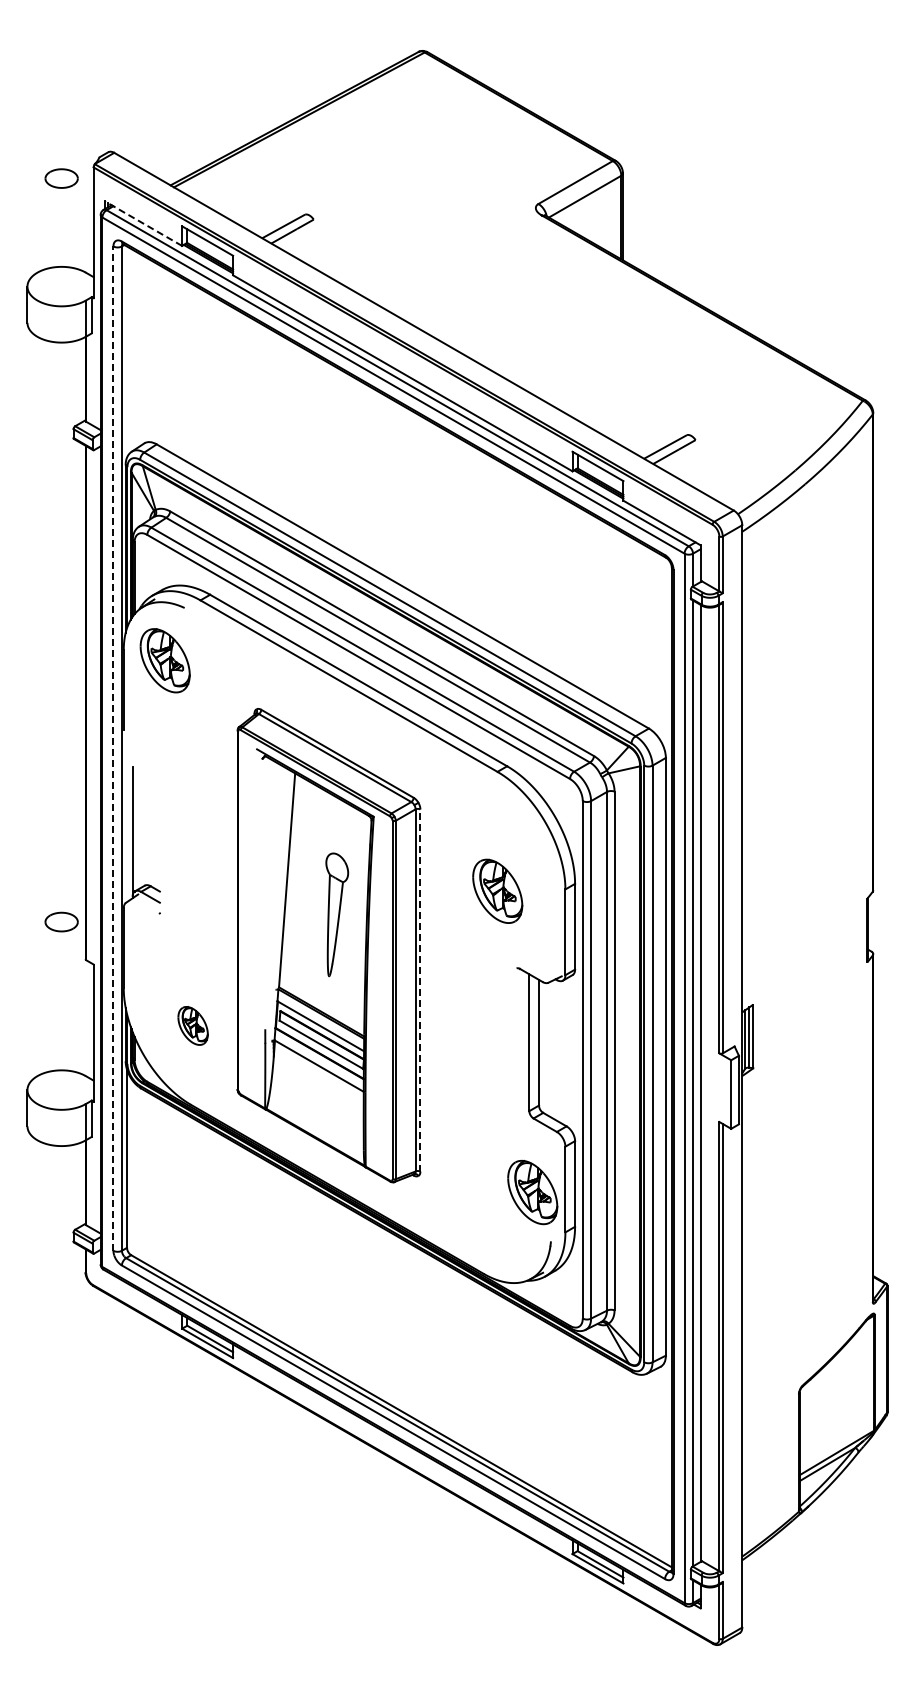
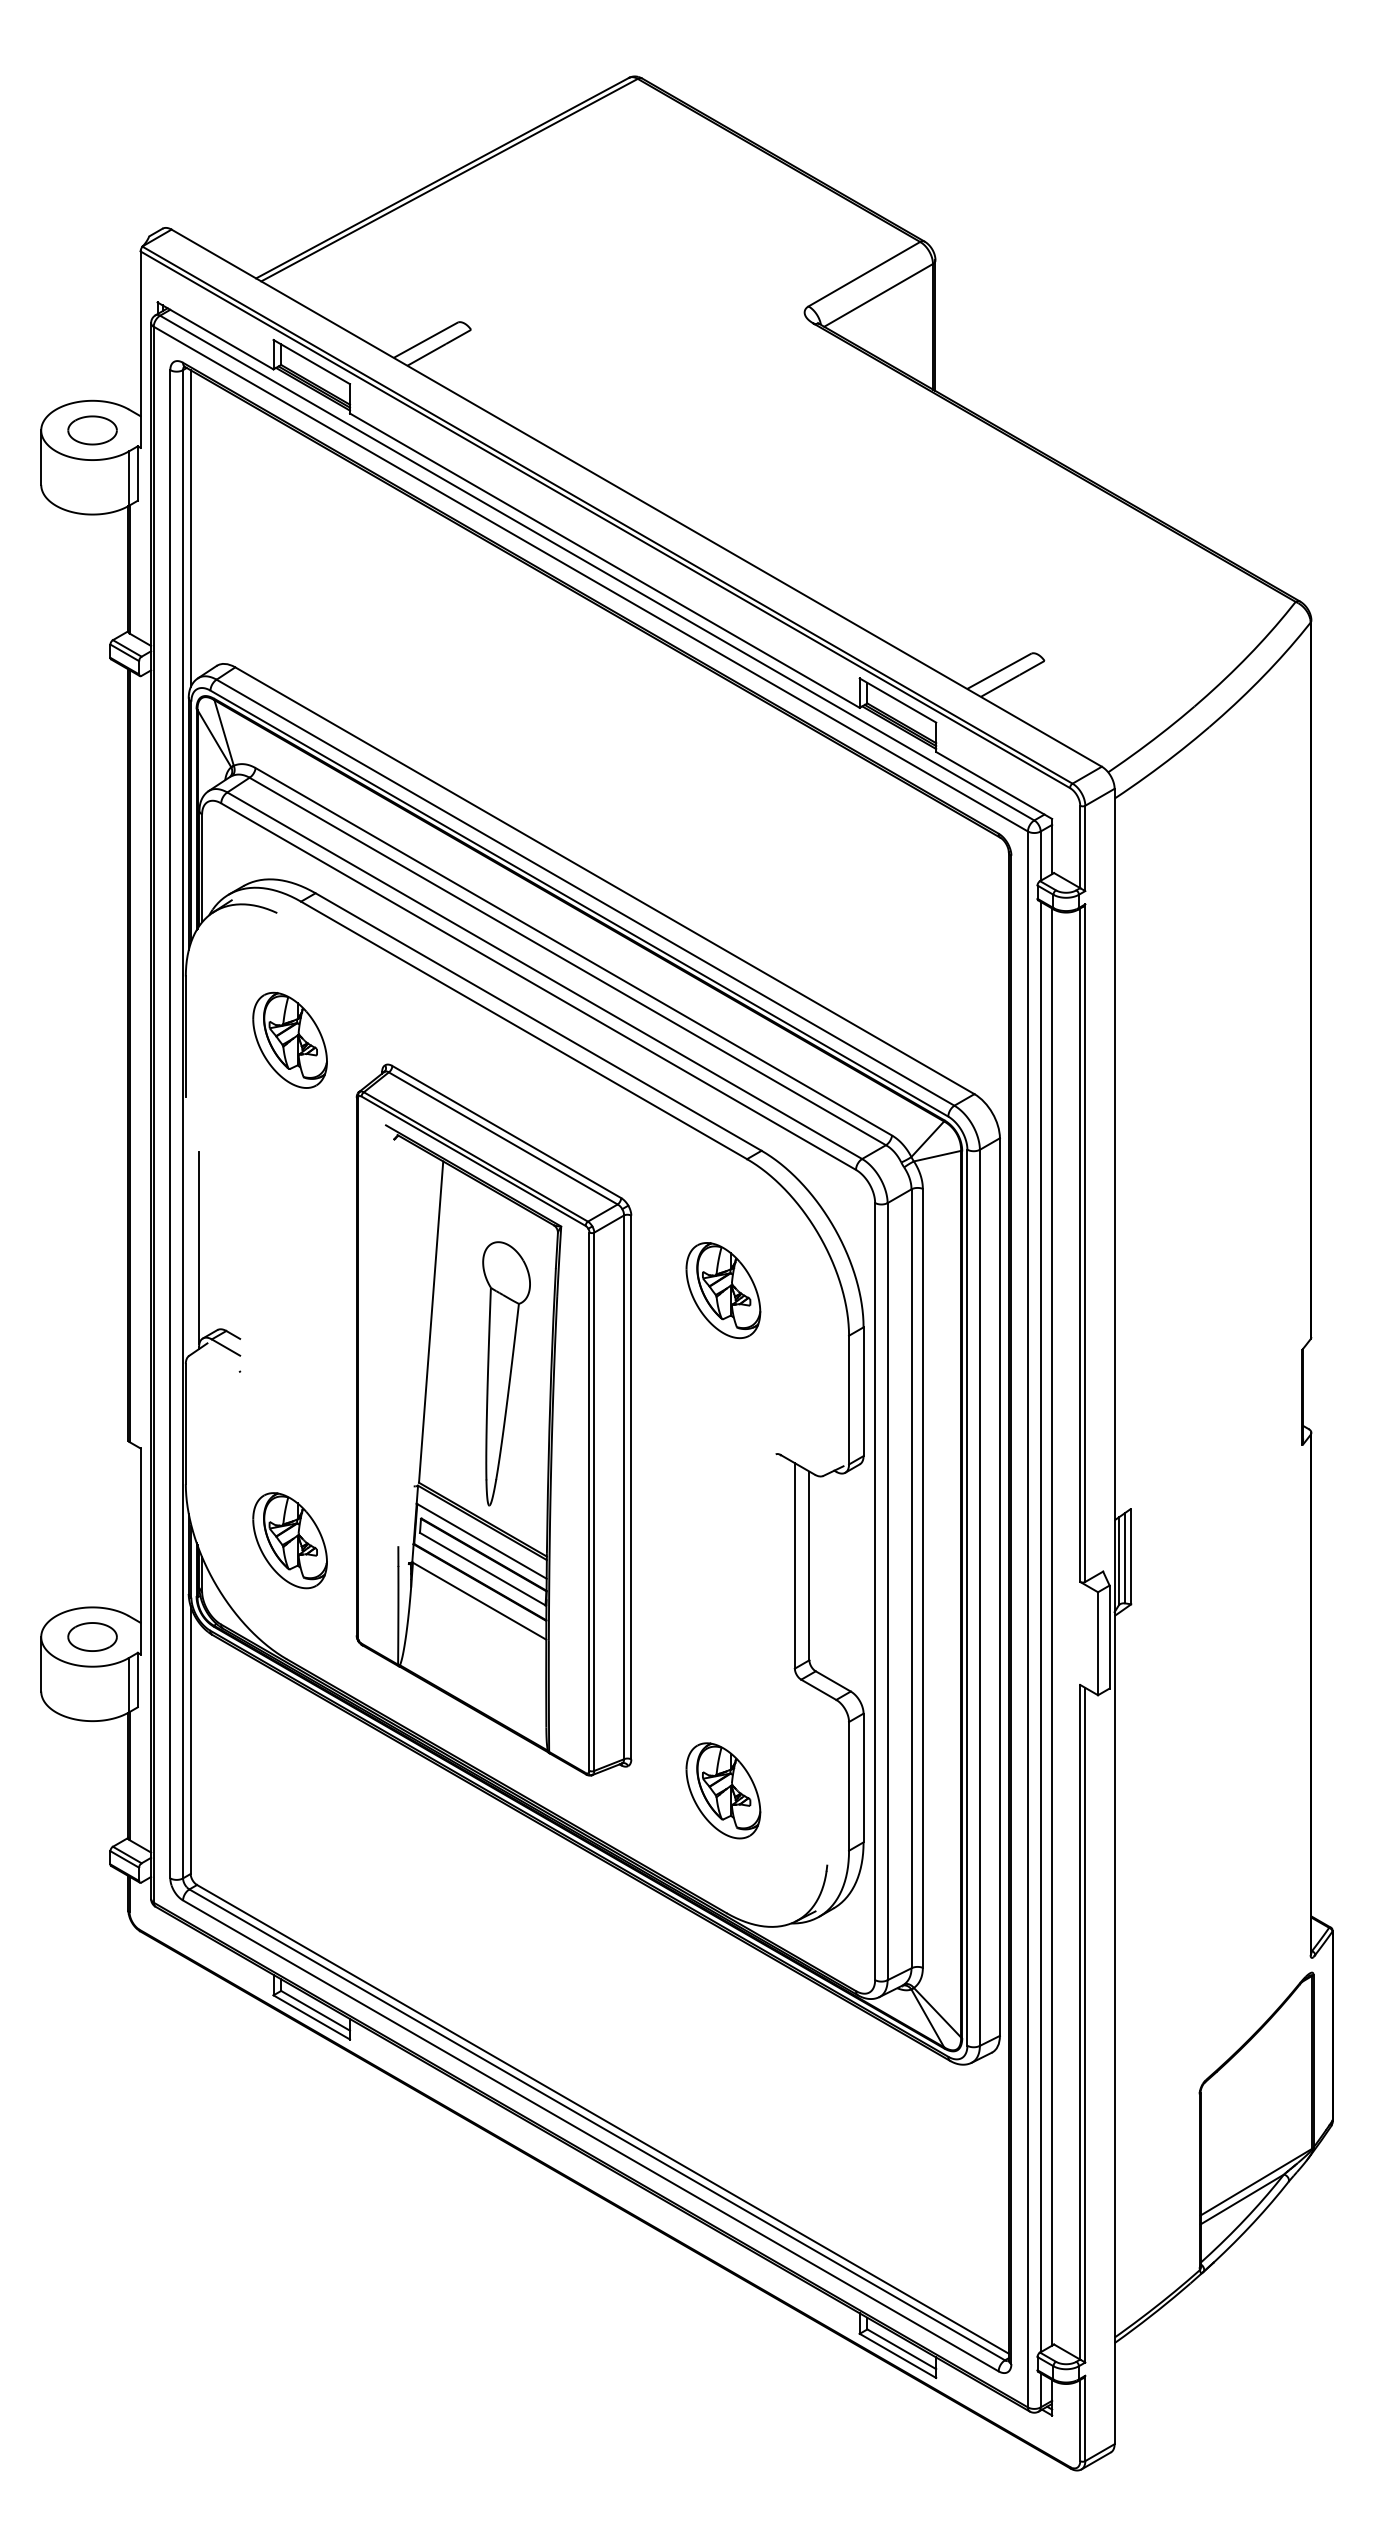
part: (61, 178) -> (92, 430), moved
line: (143, 223) -> (215, 335), dashed -> solid
line: (127, 351) -> (191, 527), added
part: (164, 660) -> (289, 1039), moved
line: (113, 748) -> (170, 1124), dashed -> solid
part: (497, 890) -> (723, 1289), moved
part: (336, 914) -> (505, 1373), size x1.43
part: (61, 921) -> (92, 1636), moved
line: (420, 990) -> (631, 1487), dashed -> solid
part: (192, 1025) -> (289, 1540), size x1.67
part: (532, 1192) -> (723, 1790), moved

